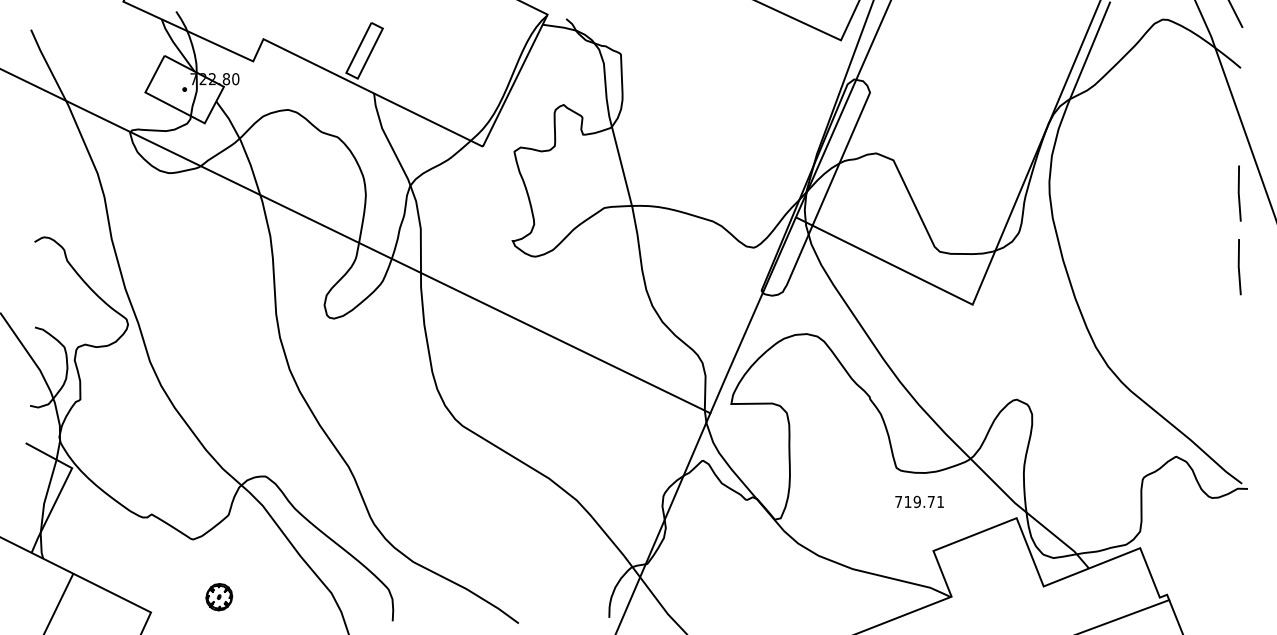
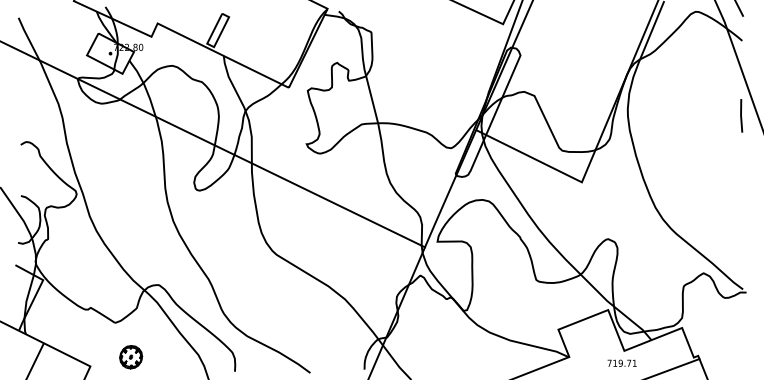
line: (1239, 266) -> (741, 159), removed
text: (918, 500) -> (621, 362), moved
part: (219, 597) -> (131, 357), size x1.43

